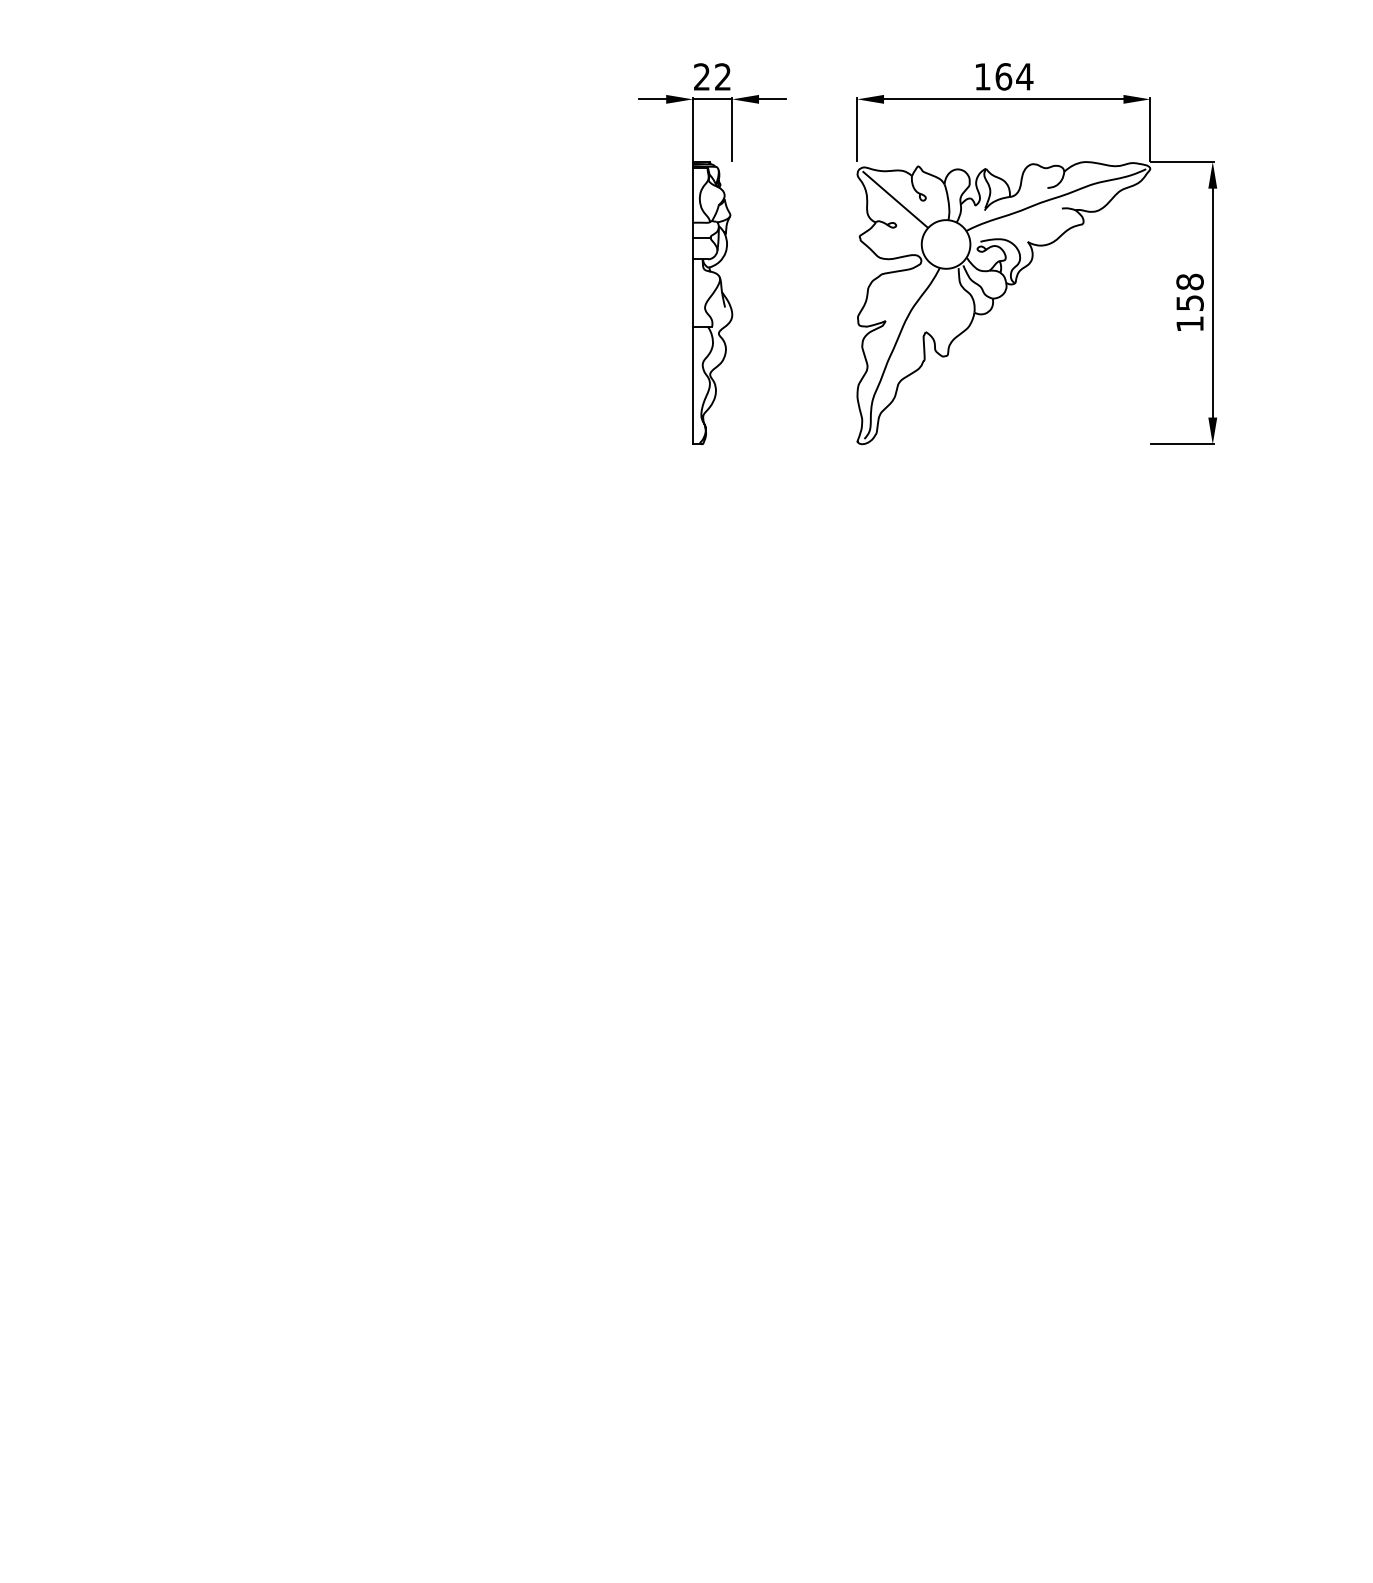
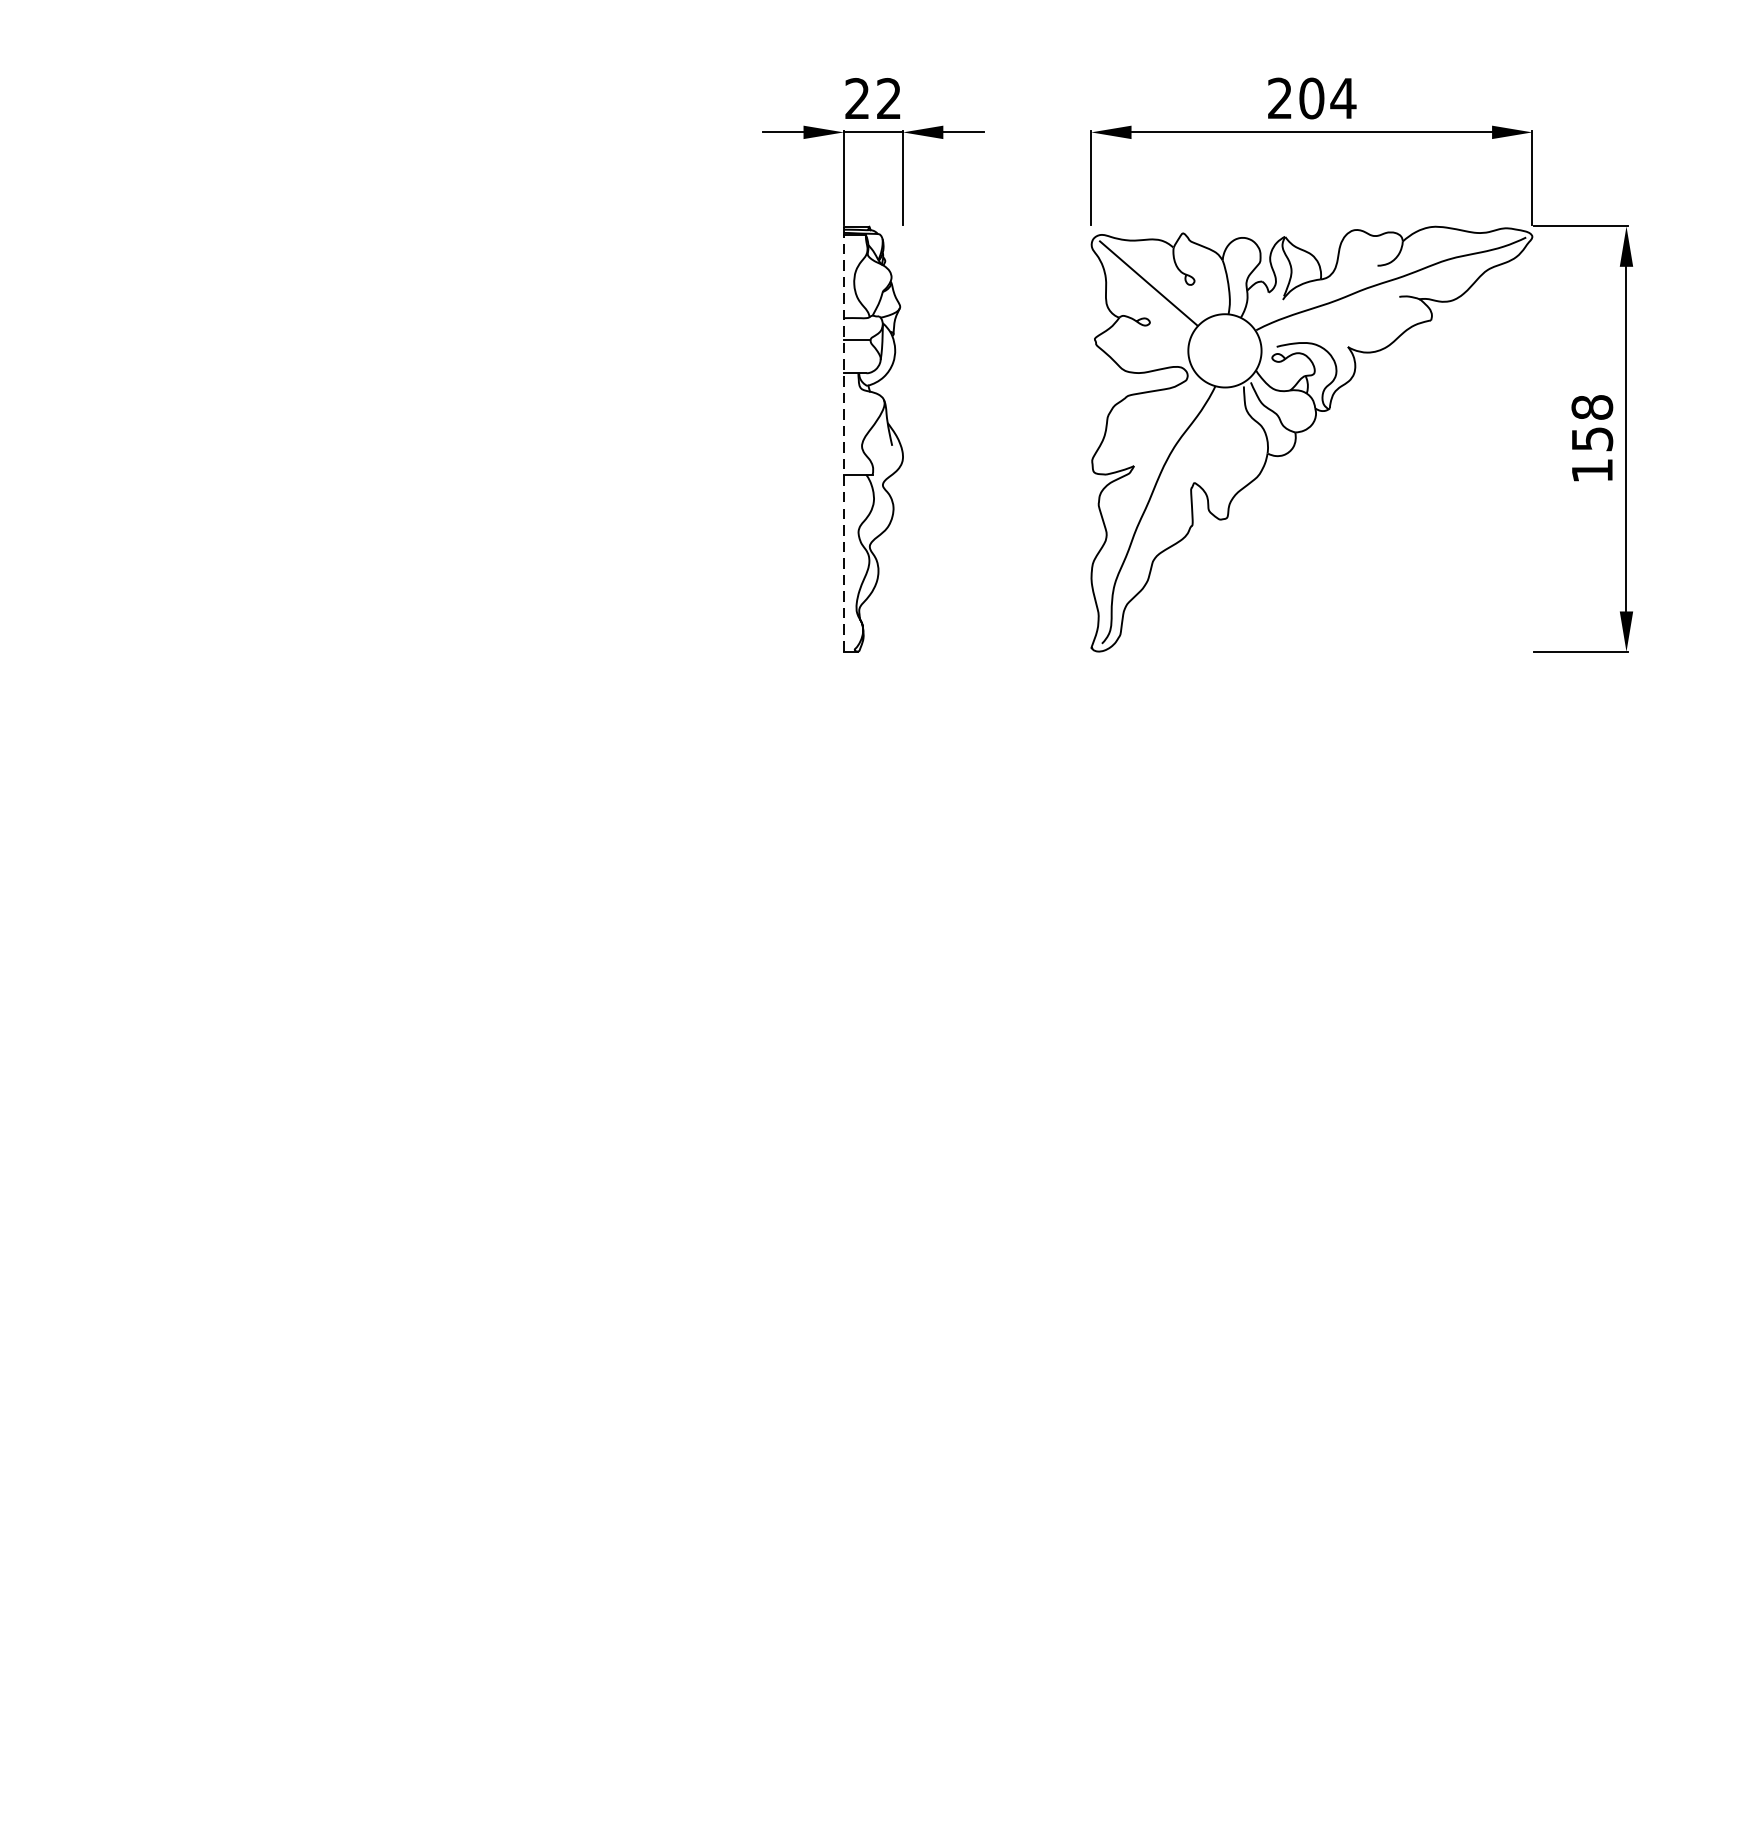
text: (993, 76) -> (1296, 97), 164 -> 204
line: (692, 302) -> (843, 438), solid -> dashed

